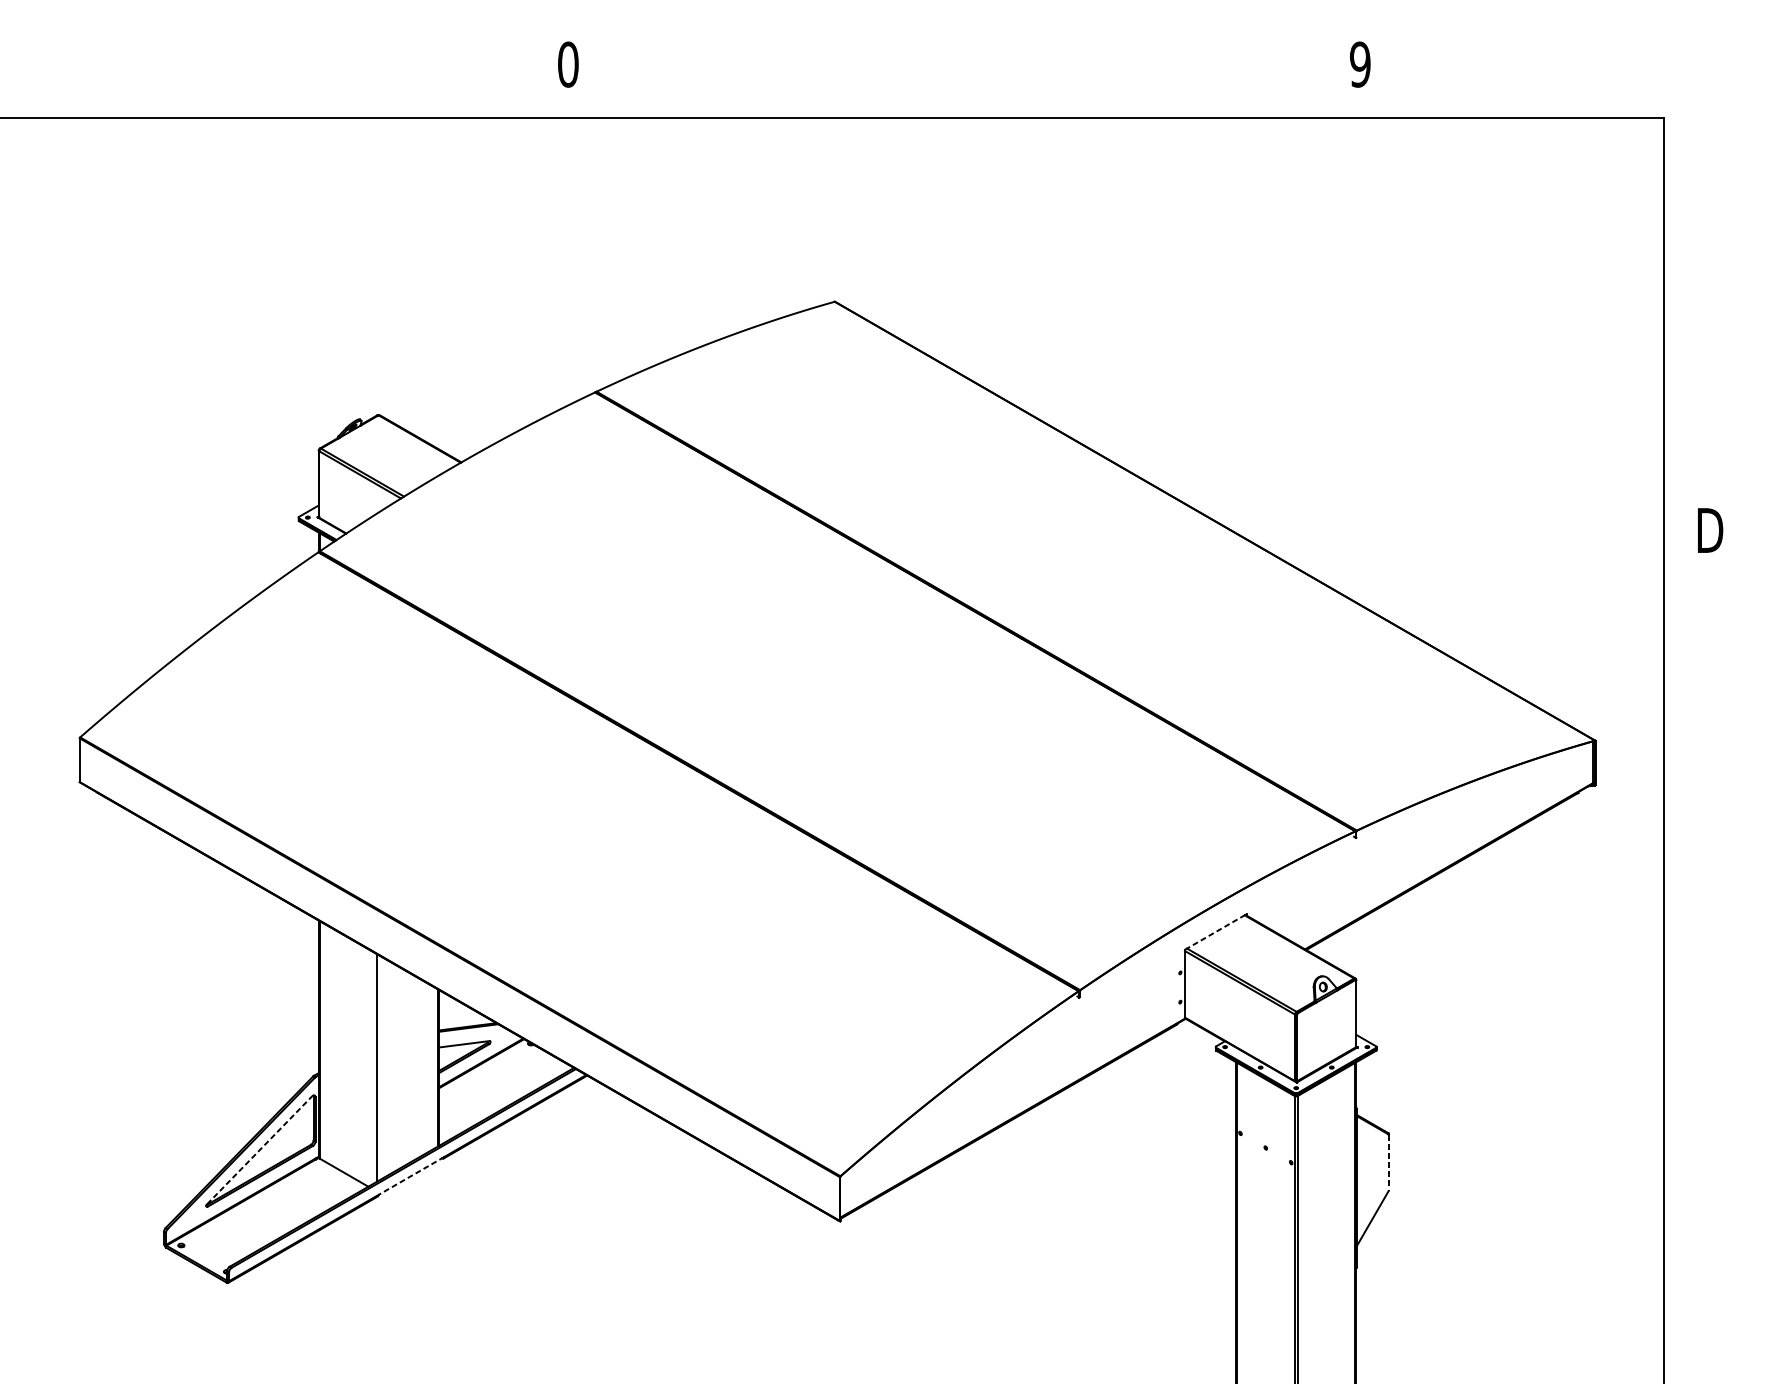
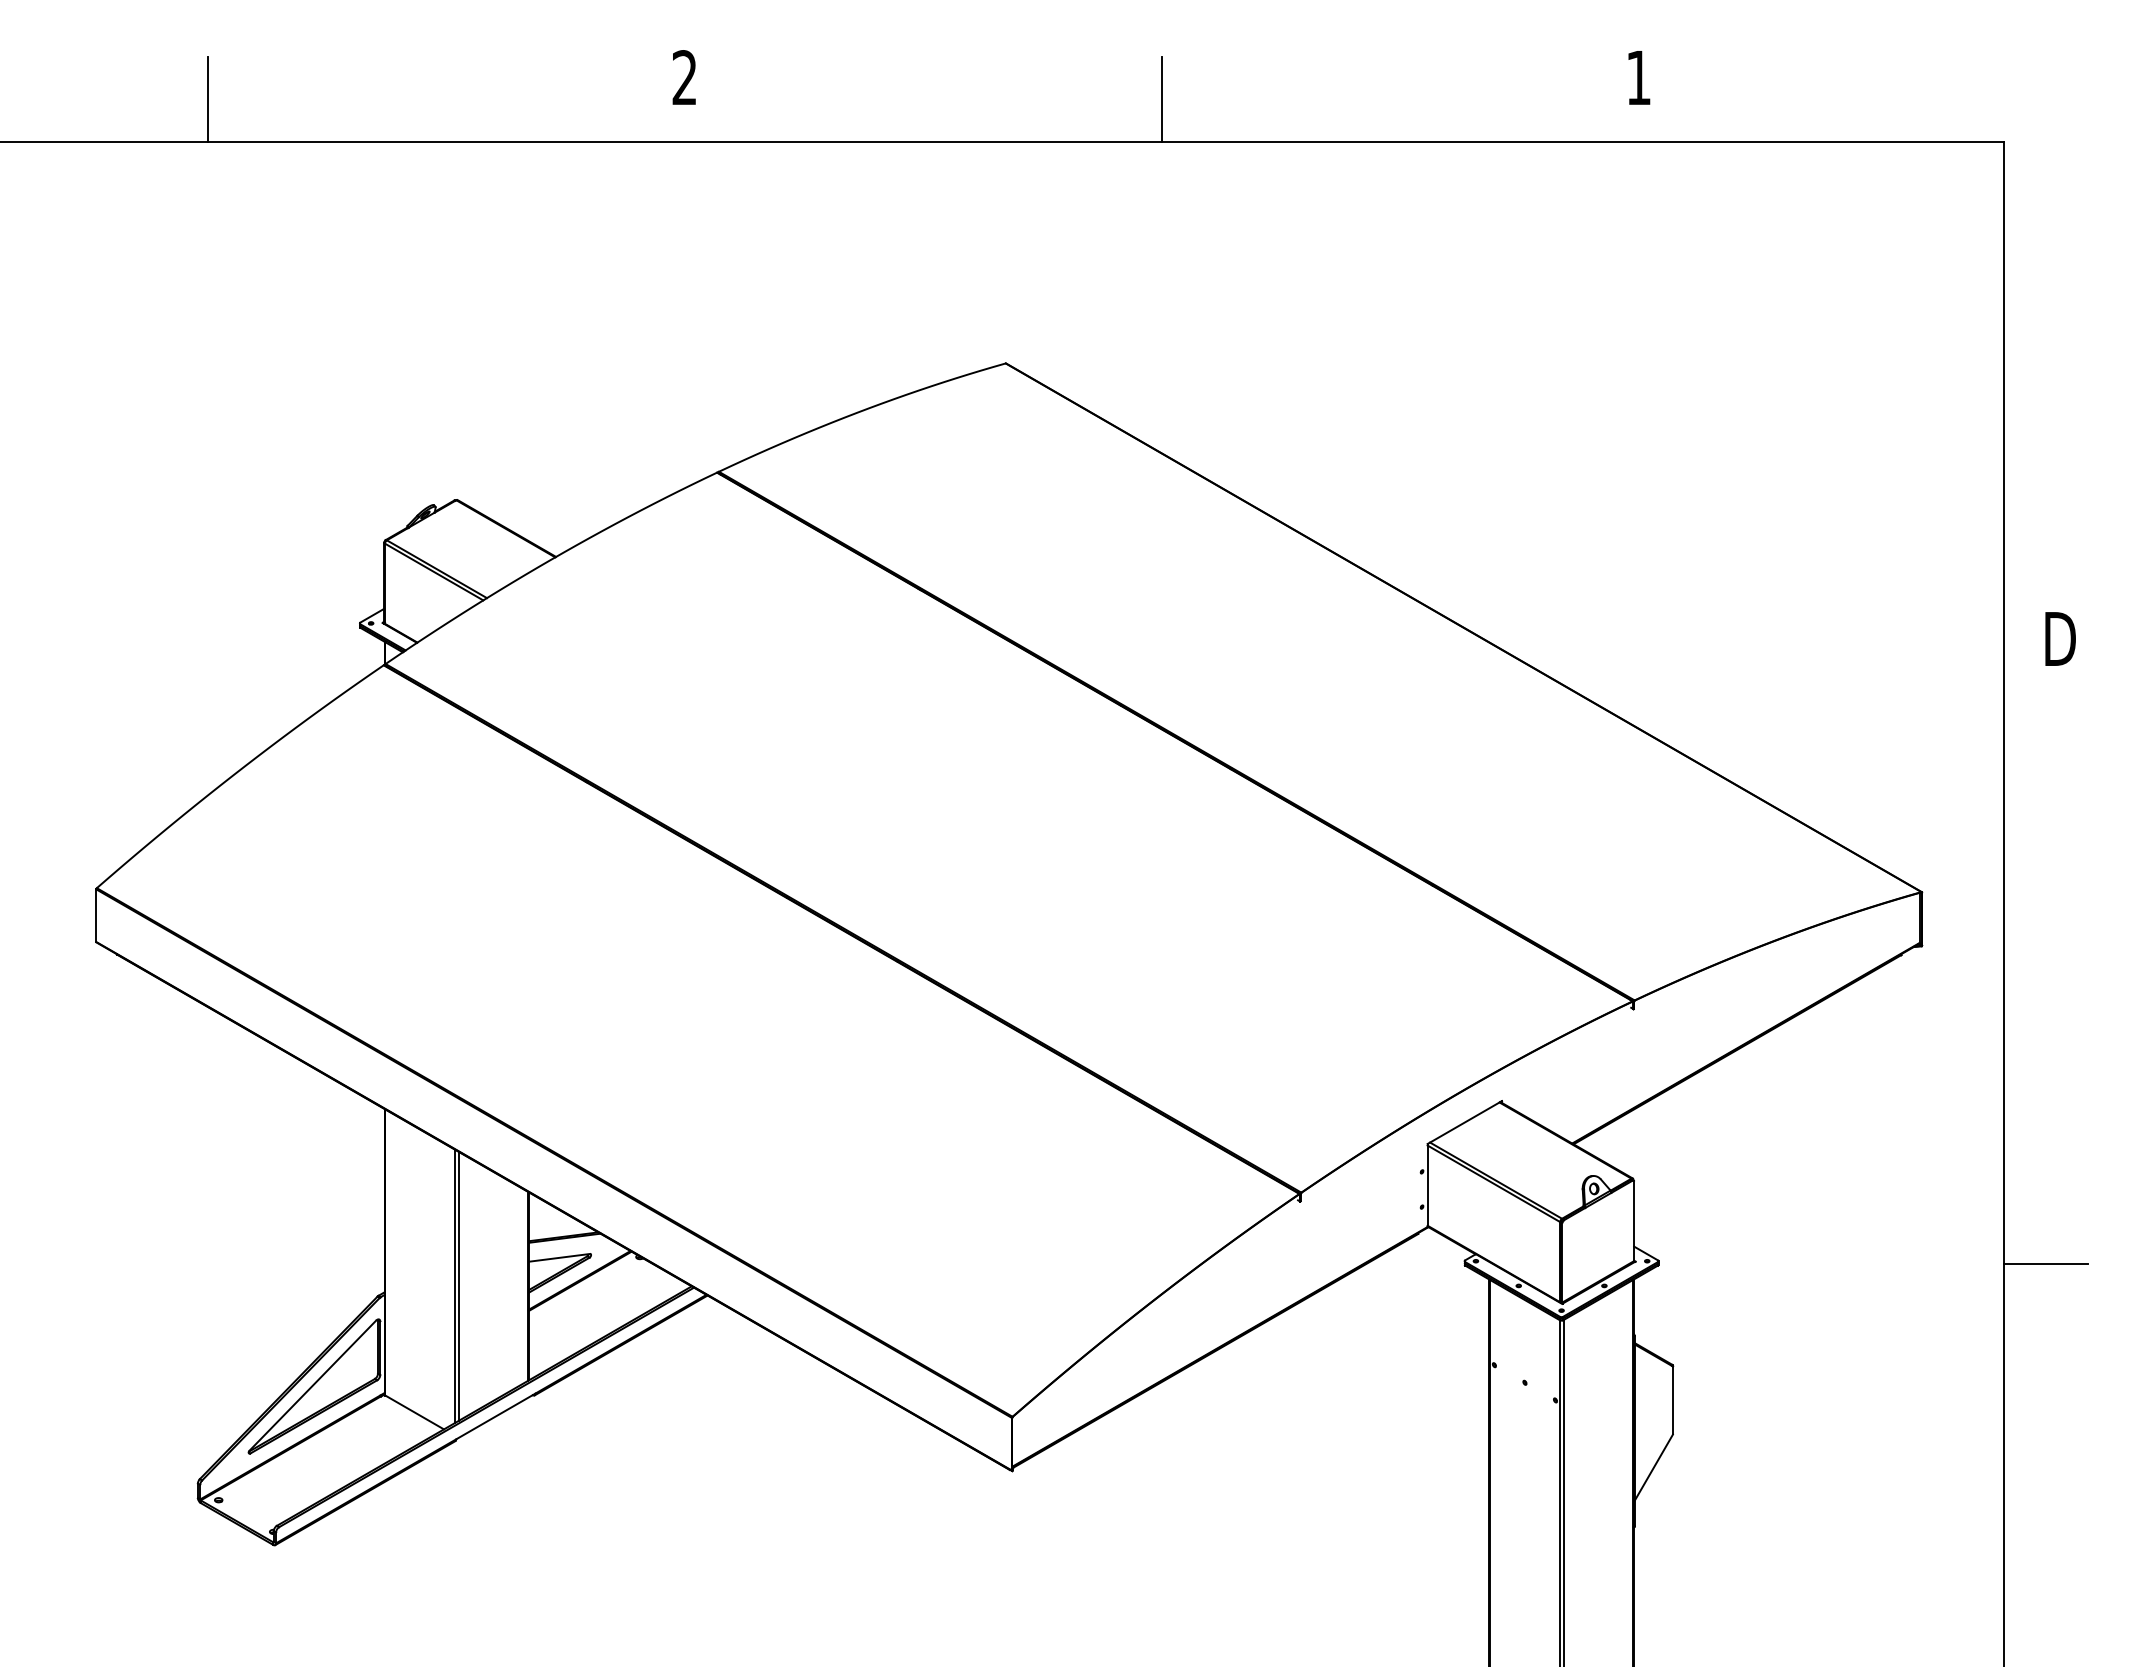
text: (568, 64) -> (684, 77), 0 -> 2
text: (1360, 64) -> (1638, 77), 9 -> 1
line: (172, 82) -> (208, 99), added
line: (964, 82) -> (1162, 99), added
line: (1215, 931) -> (1464, 1122), dashed -> solid
line: (1698, 1048) -> (2046, 1263), added
line: (380, 1067) -> (458, 1285), added
line: (259, 1150) -> (312, 1385), dashed -> solid
line: (1389, 1162) -> (1673, 1400), dashed -> solid
line: (411, 1176) -> (495, 1416), dashed -> solid

